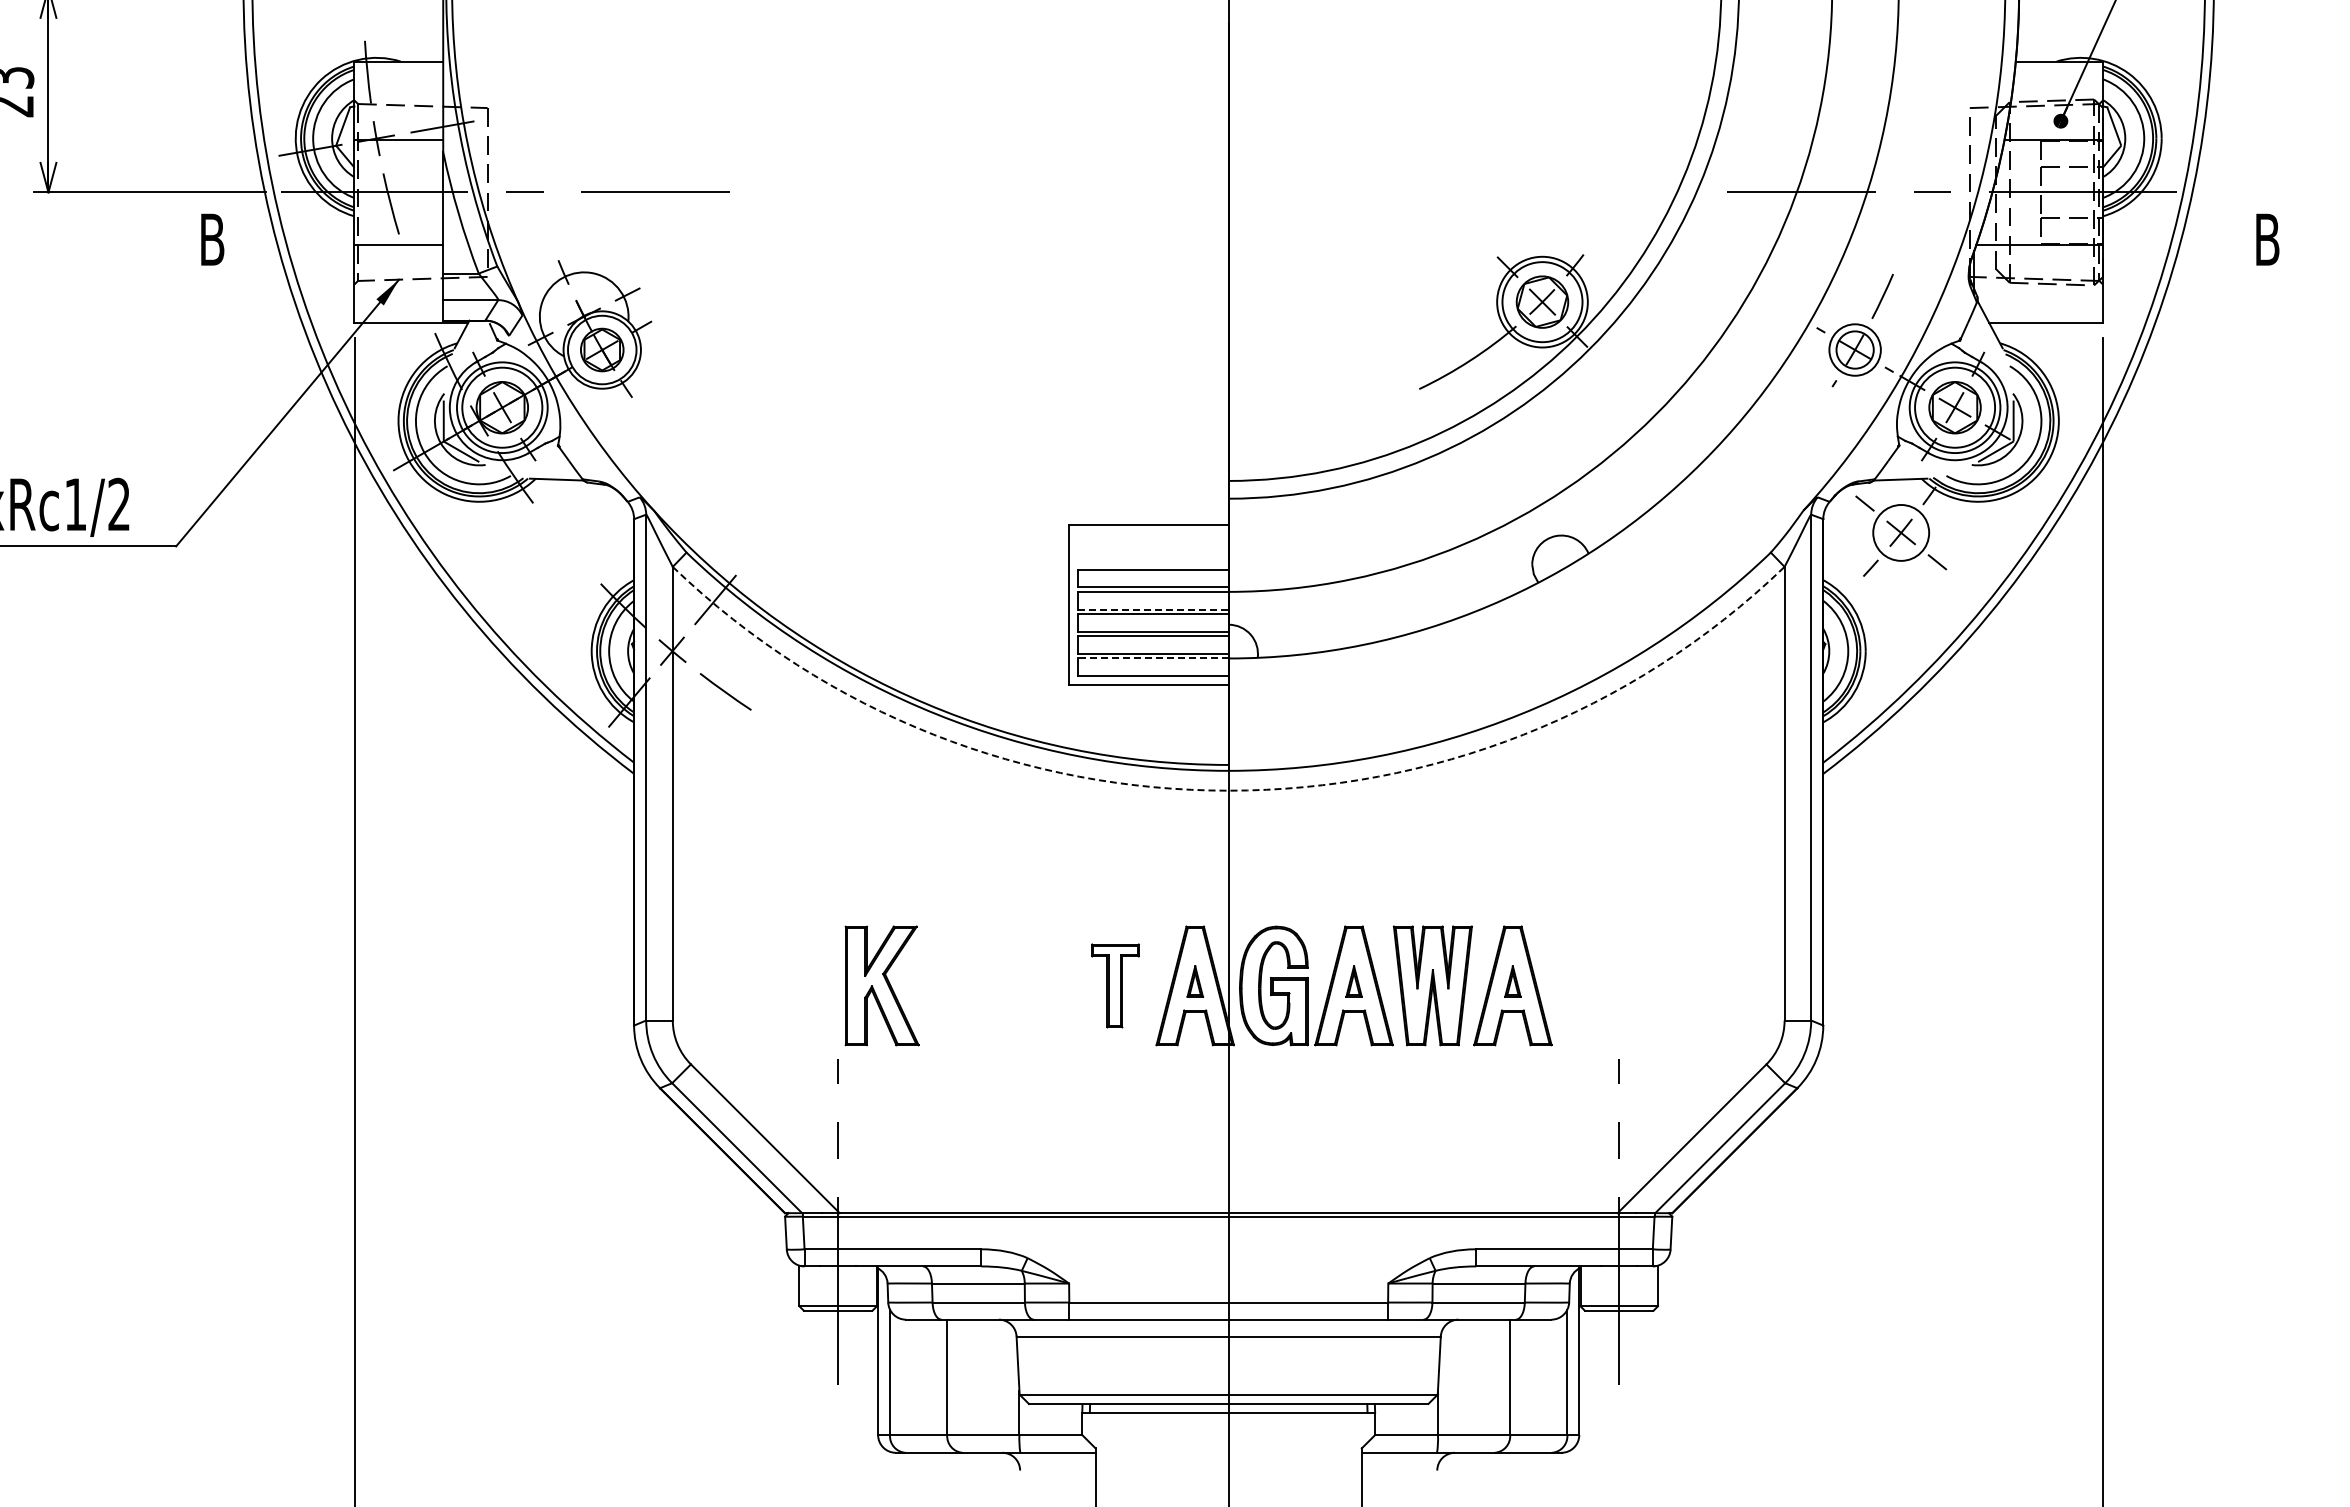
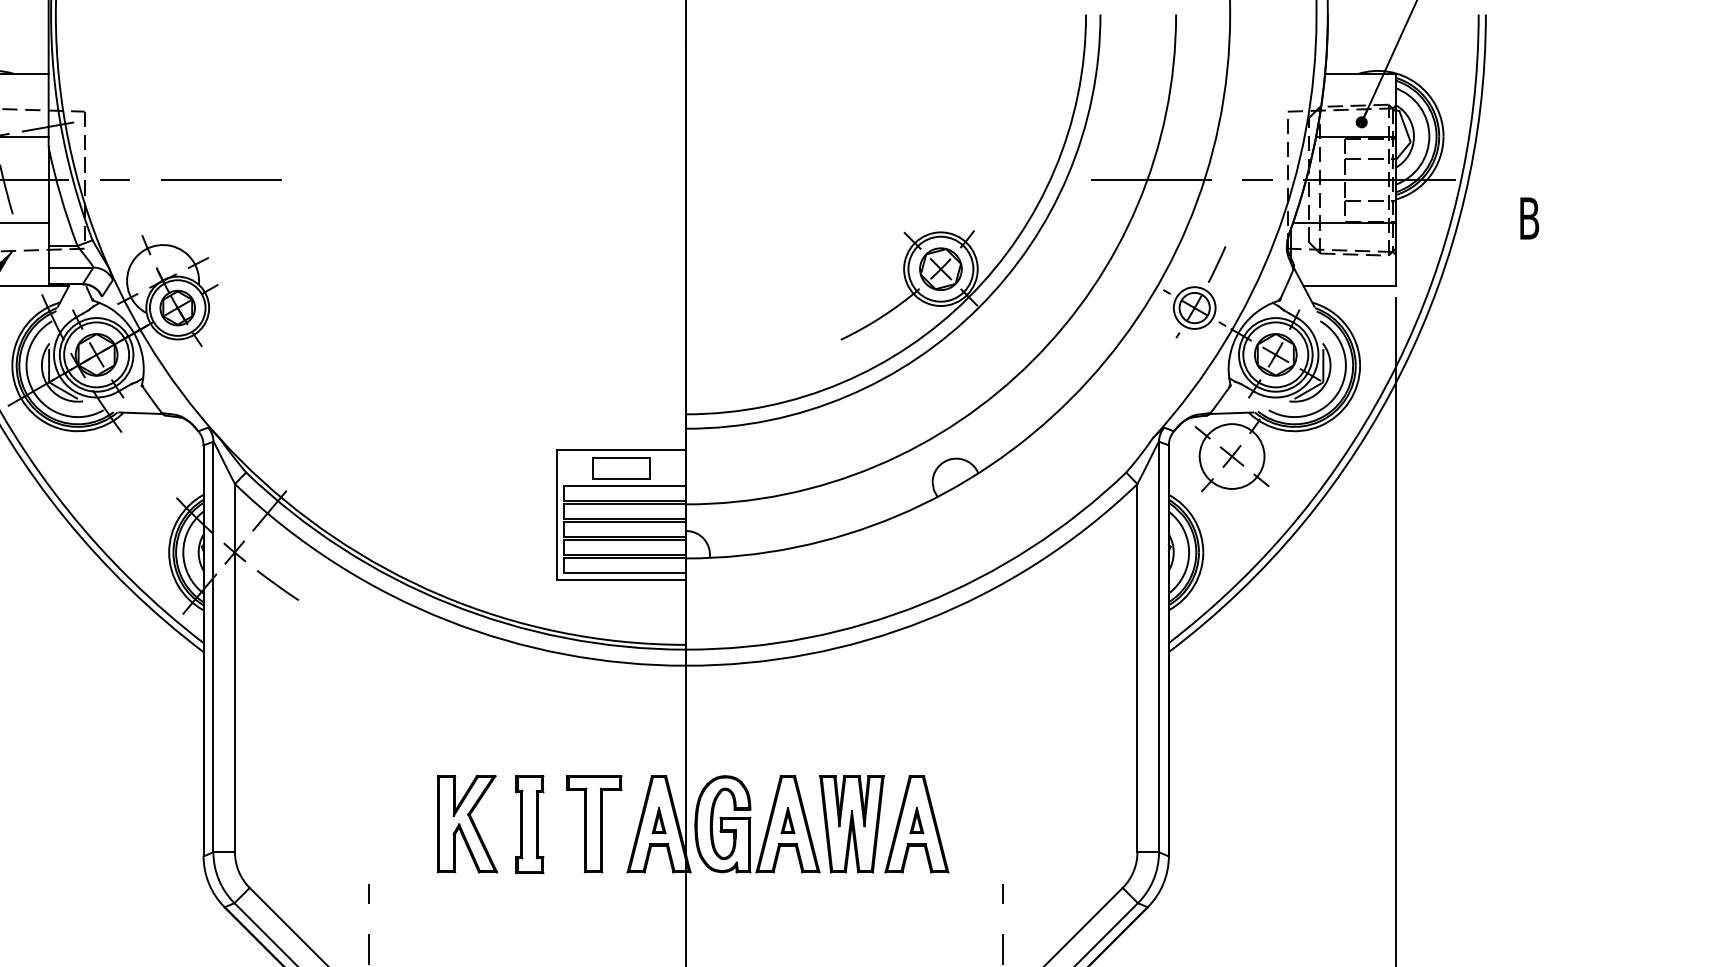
circle: (1901, 532) -> (1232, 456), size x1.43
part: (1148, 547) -> (621, 468), added
line: (1153, 609) -> (625, 518), dashed -> solid
line: (1152, 658) -> (624, 558), dashed -> solid
arc: (1228, 790) -> (686, 665), dashed -> solid
part: (881, 985) -> (466, 823), moved
part: (1115, 985) -> (594, 823), size x1.43
part: (1035, 986) -> (529, 824), added

